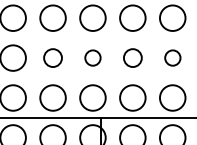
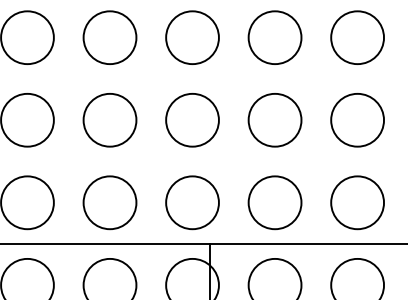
circle: (52, 57) -> (108, 118), size x1.43
circle: (92, 57) -> (191, 118), size x1.67
circle: (132, 57) -> (274, 118), size x1.43
circle: (172, 57) -> (357, 118), size x1.67

